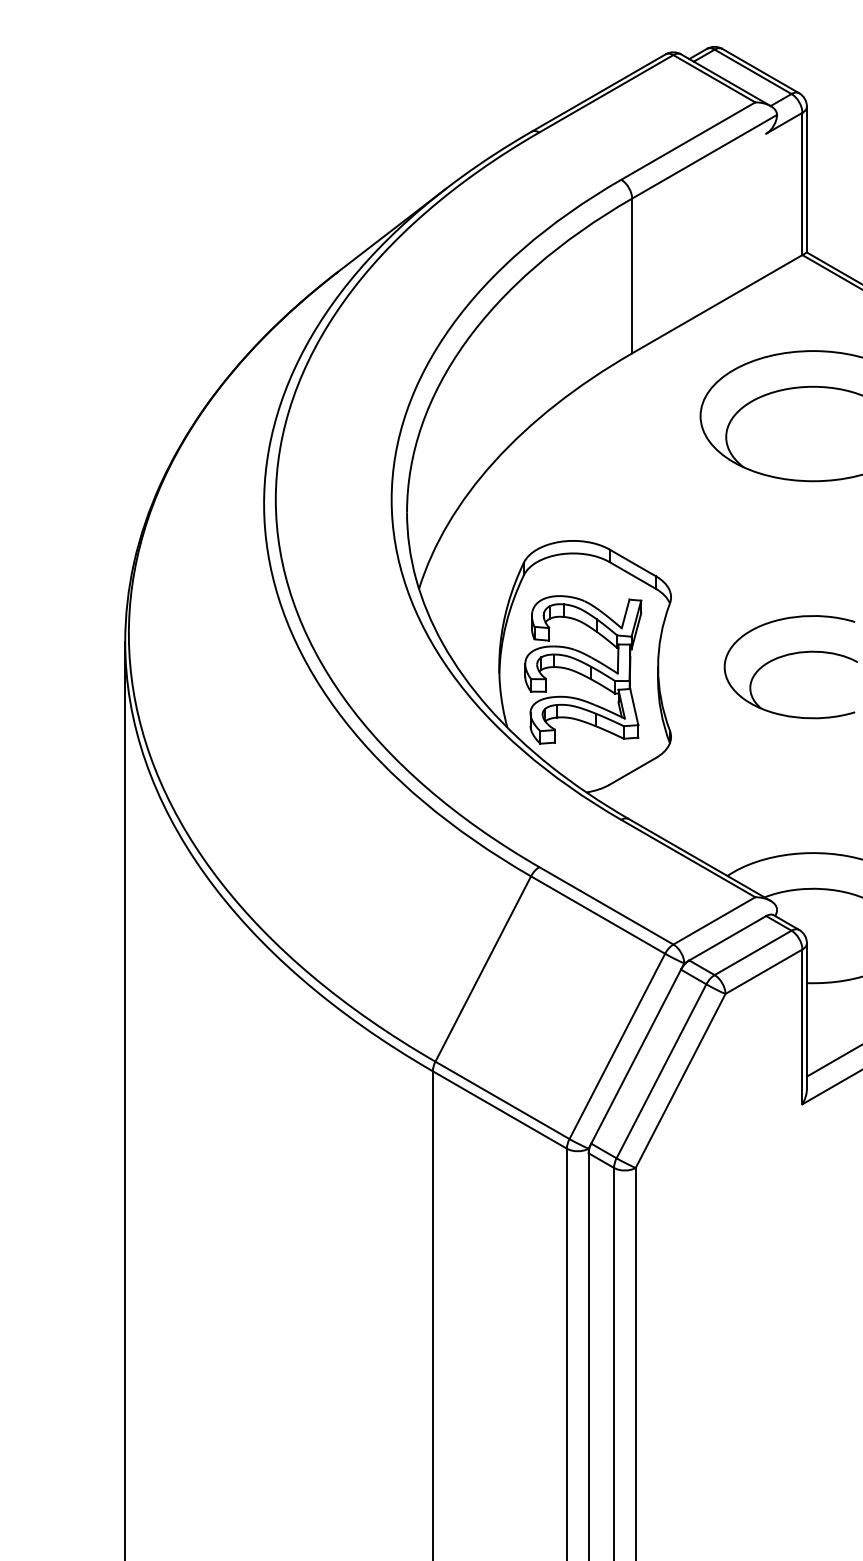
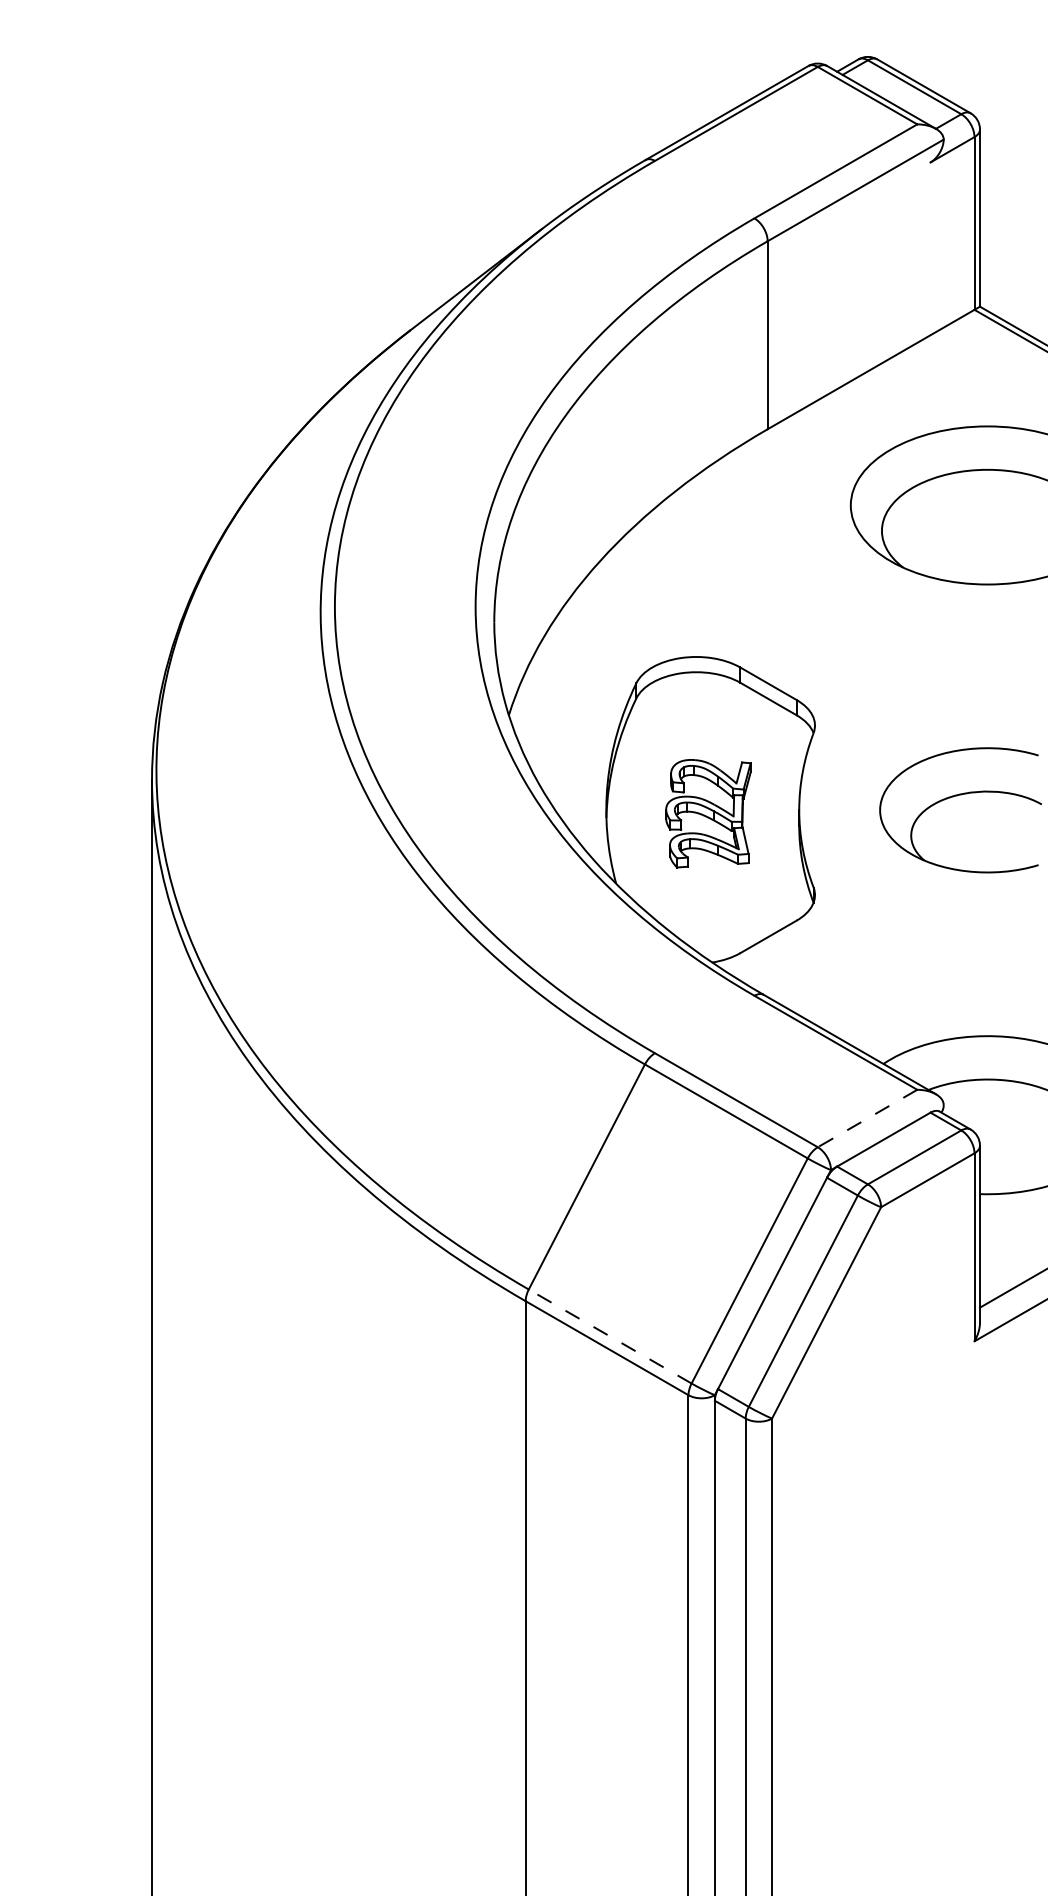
part: (583, 669) -> (708, 813), size x0.6
line: (713, 921) -> (866, 1119), solid -> dashed
line: (502, 1100) -> (610, 1336), solid -> dashed

